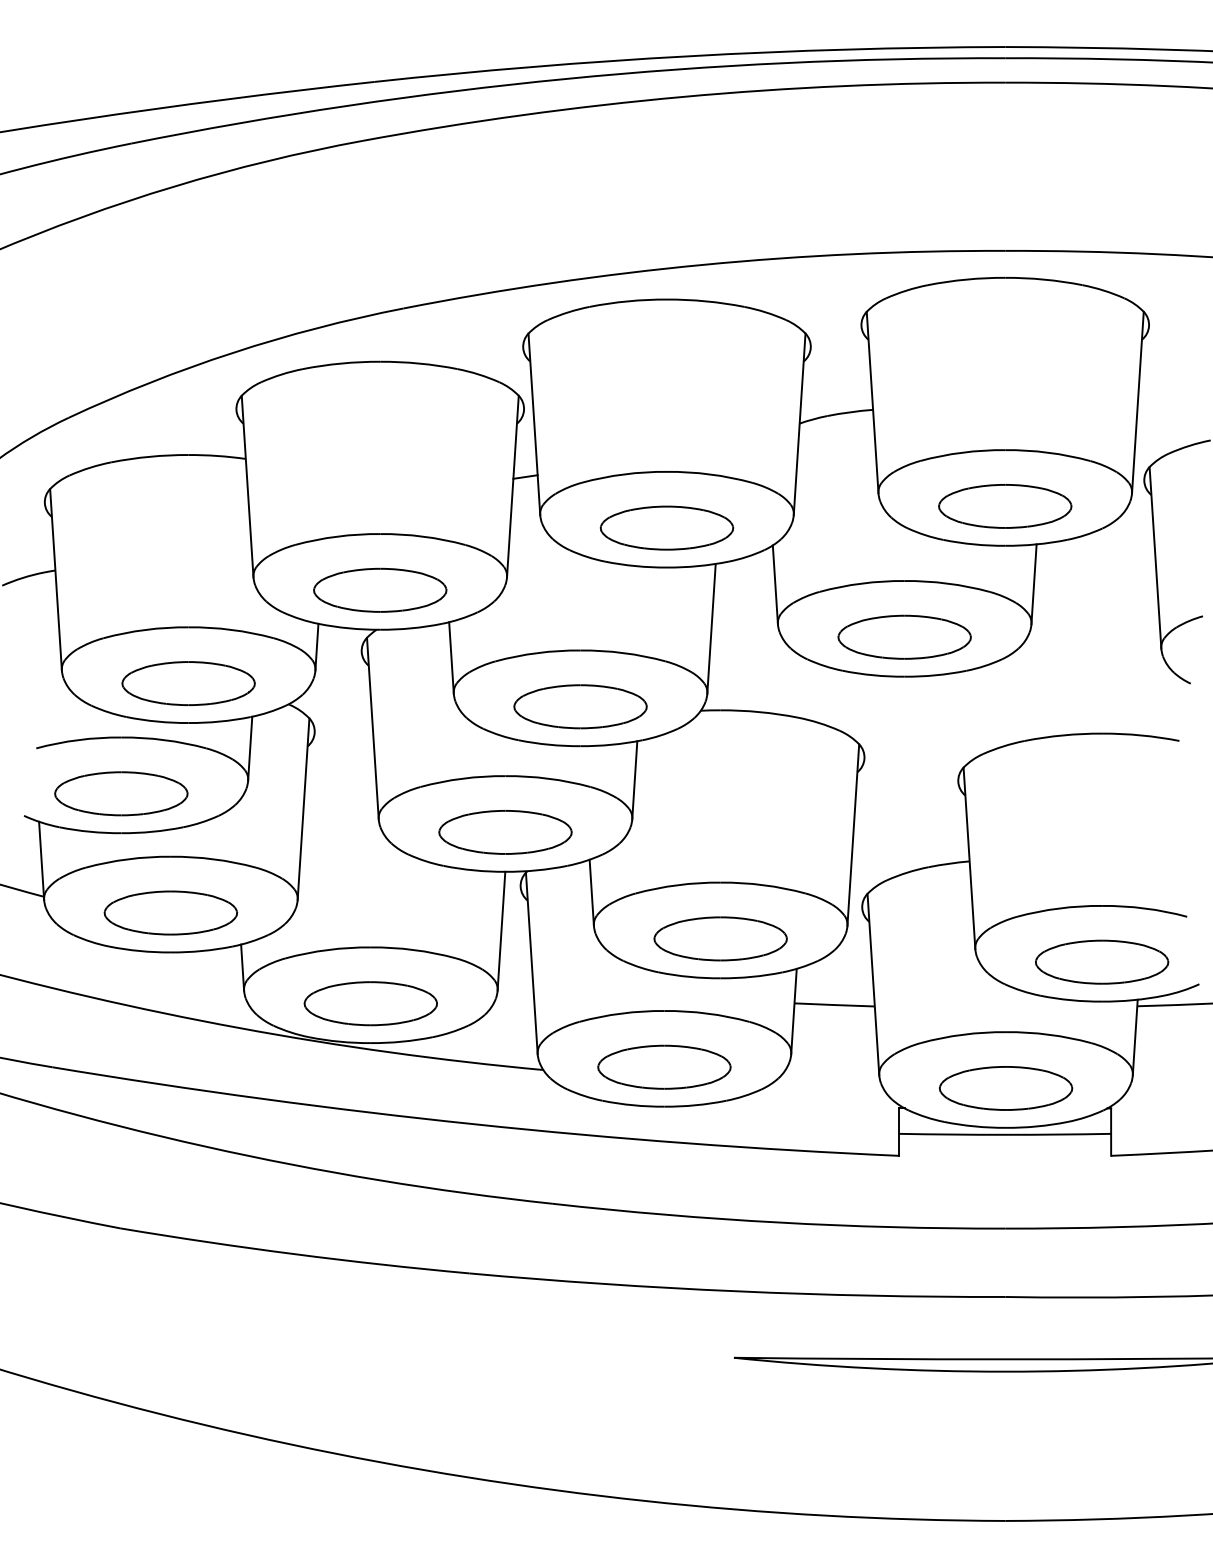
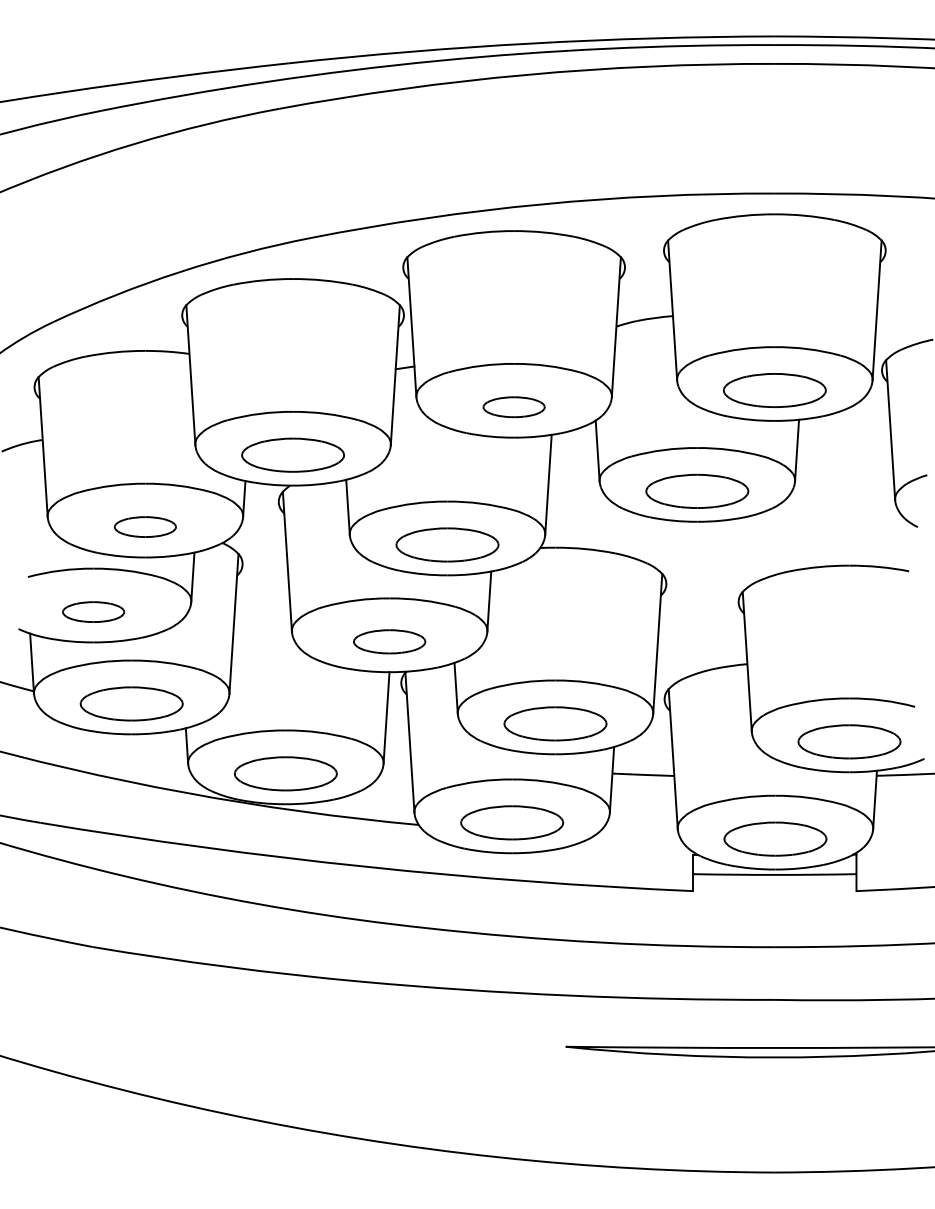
part: (666, 527) -> (513, 406), size x0.6
part: (188, 683) -> (145, 527), size x0.6
part: (121, 793) -> (93, 611), size x0.6
part: (505, 832) -> (389, 641), size x0.7

